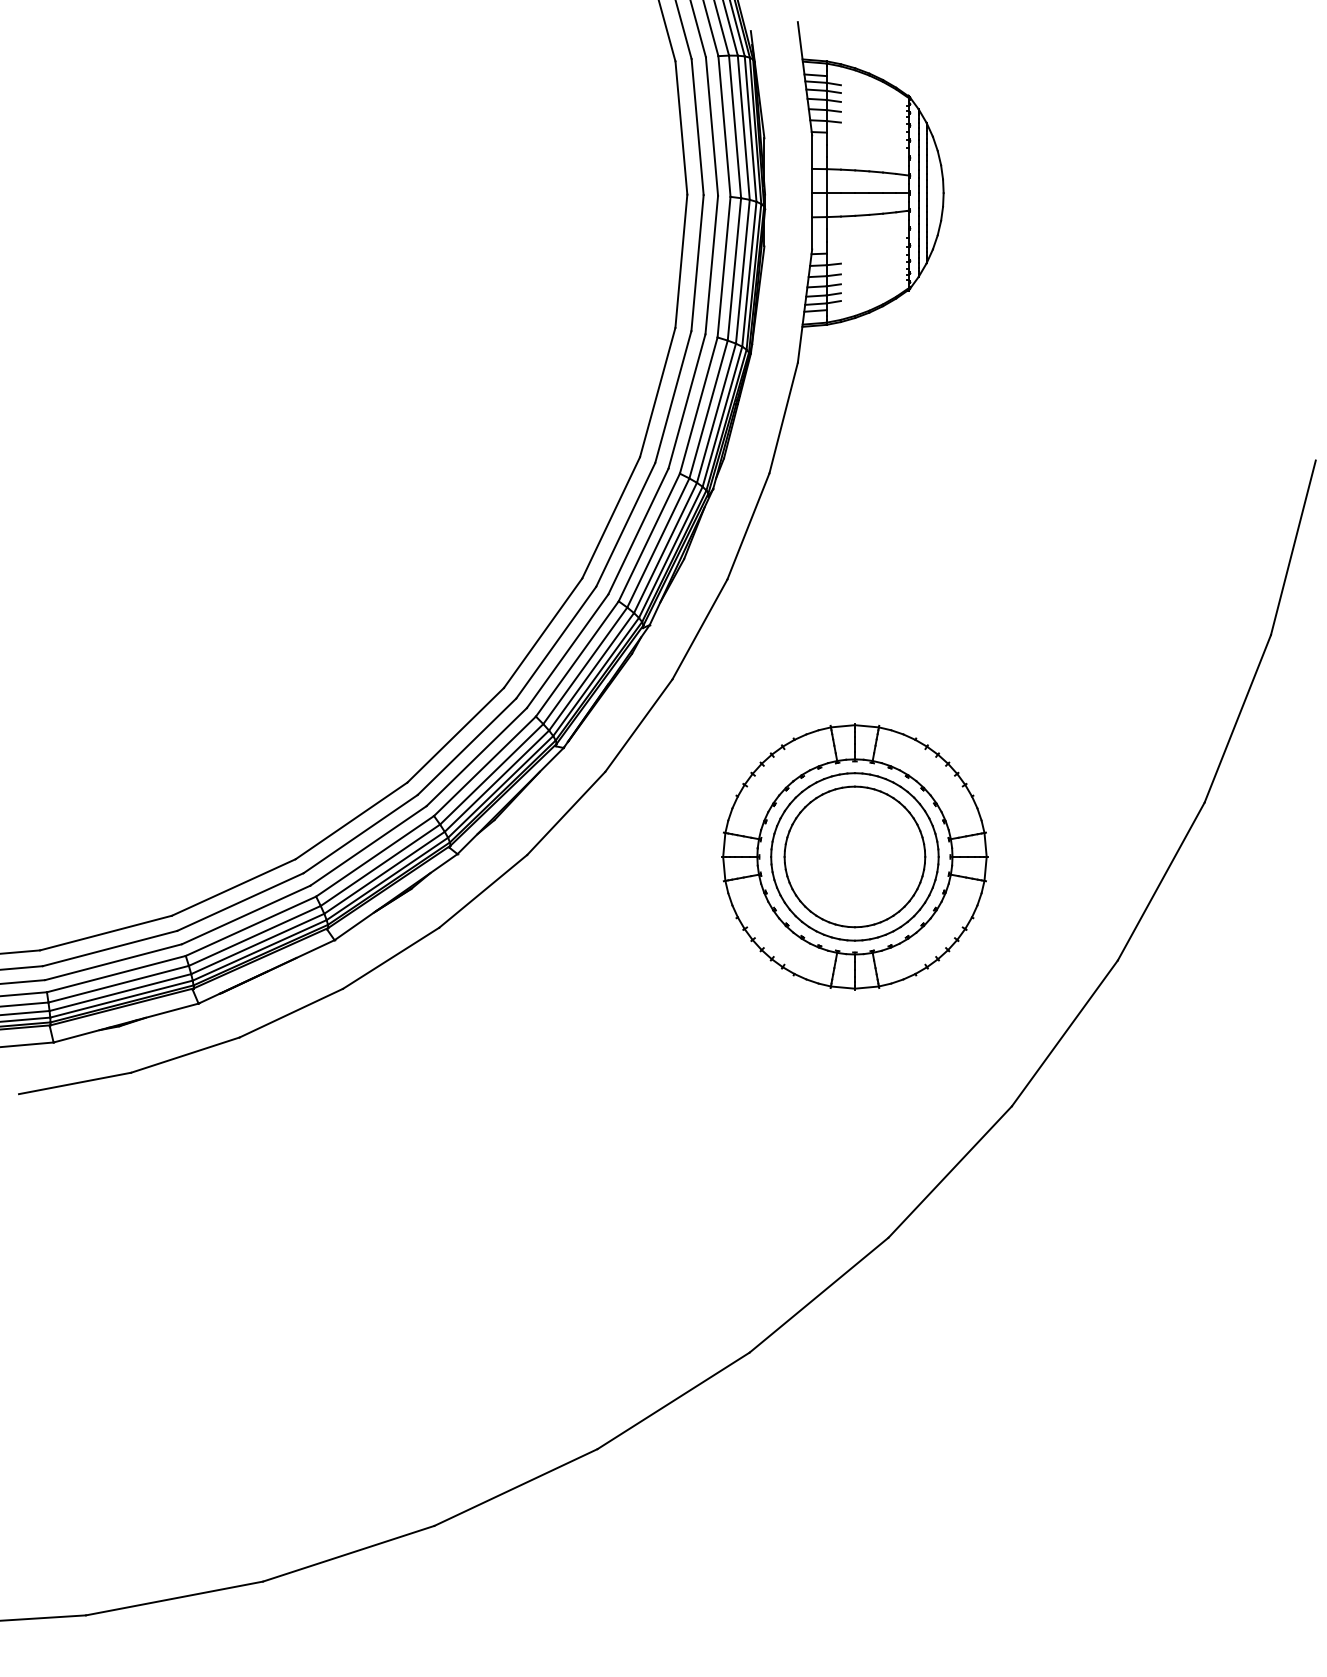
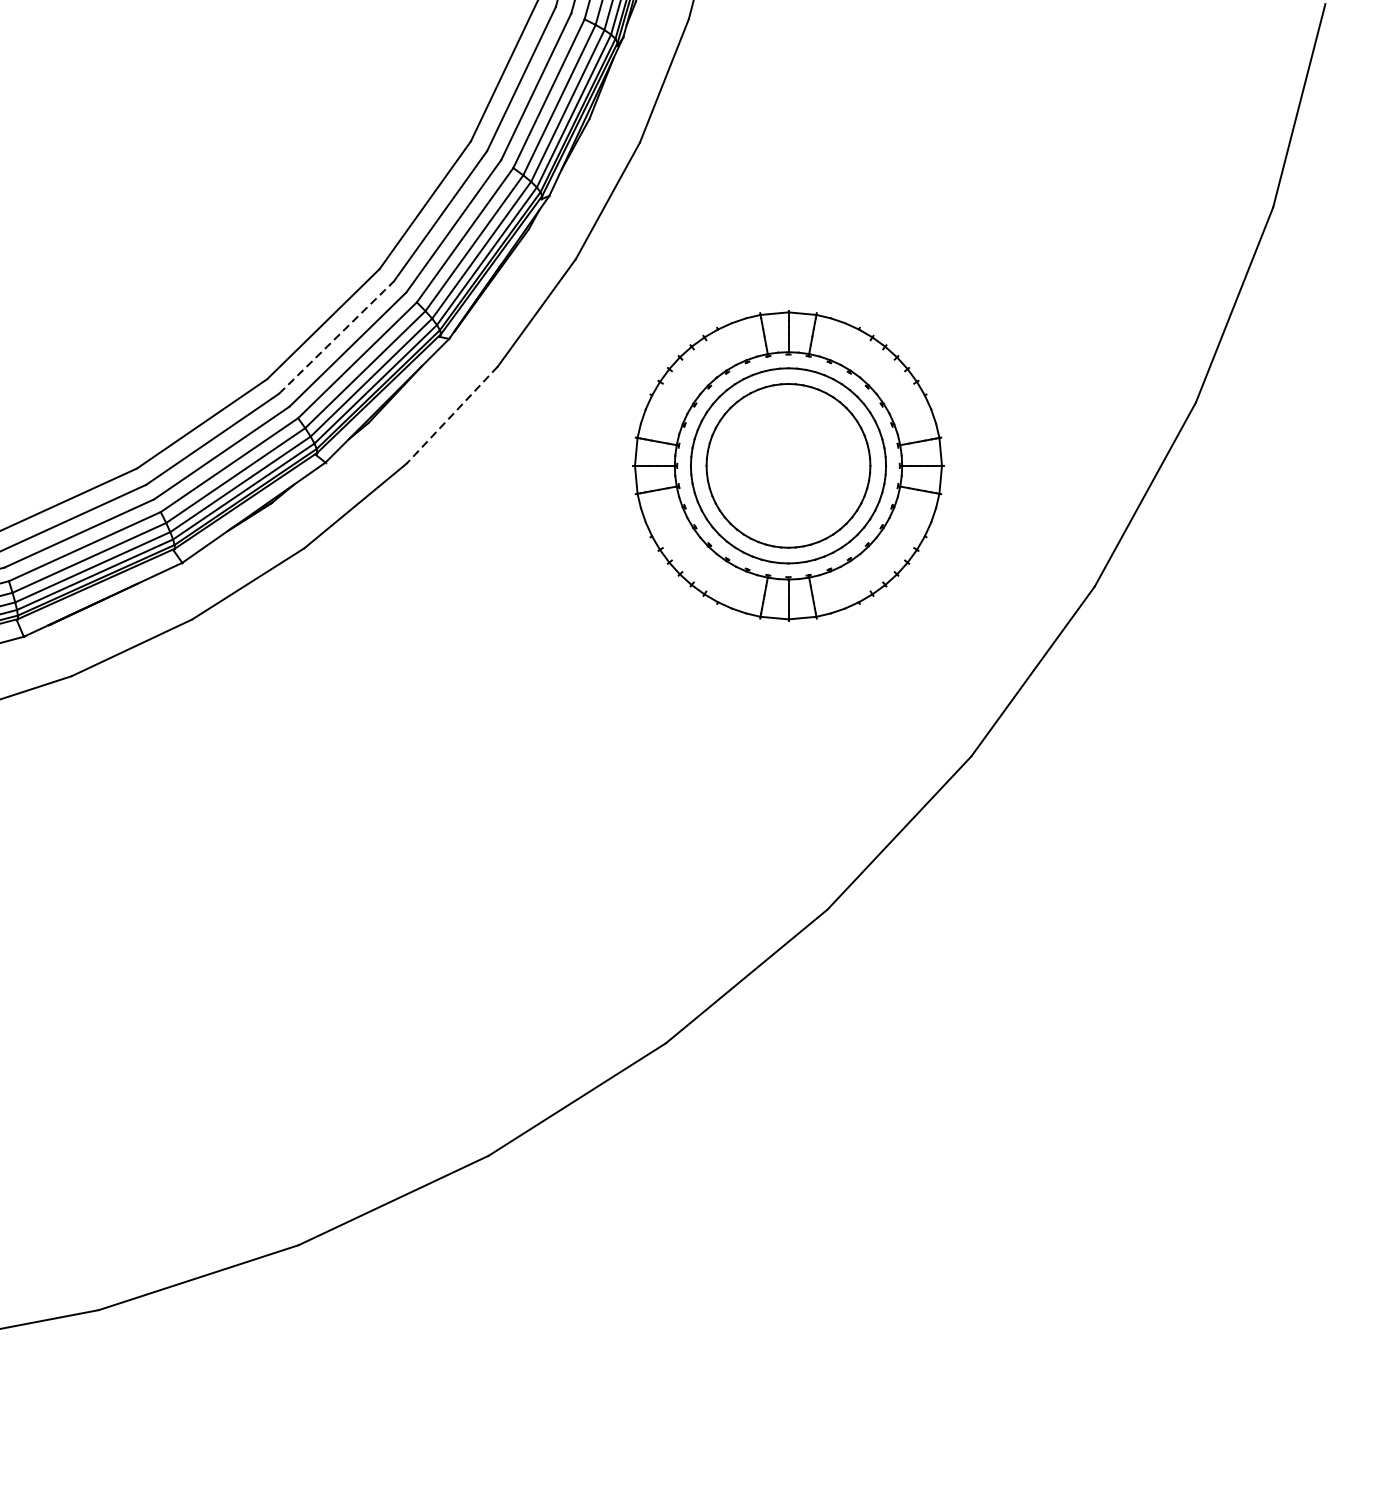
line: (467, 746) -> (337, 337), solid -> dashed
line: (565, 813) -> (451, 415), solid -> dashed

